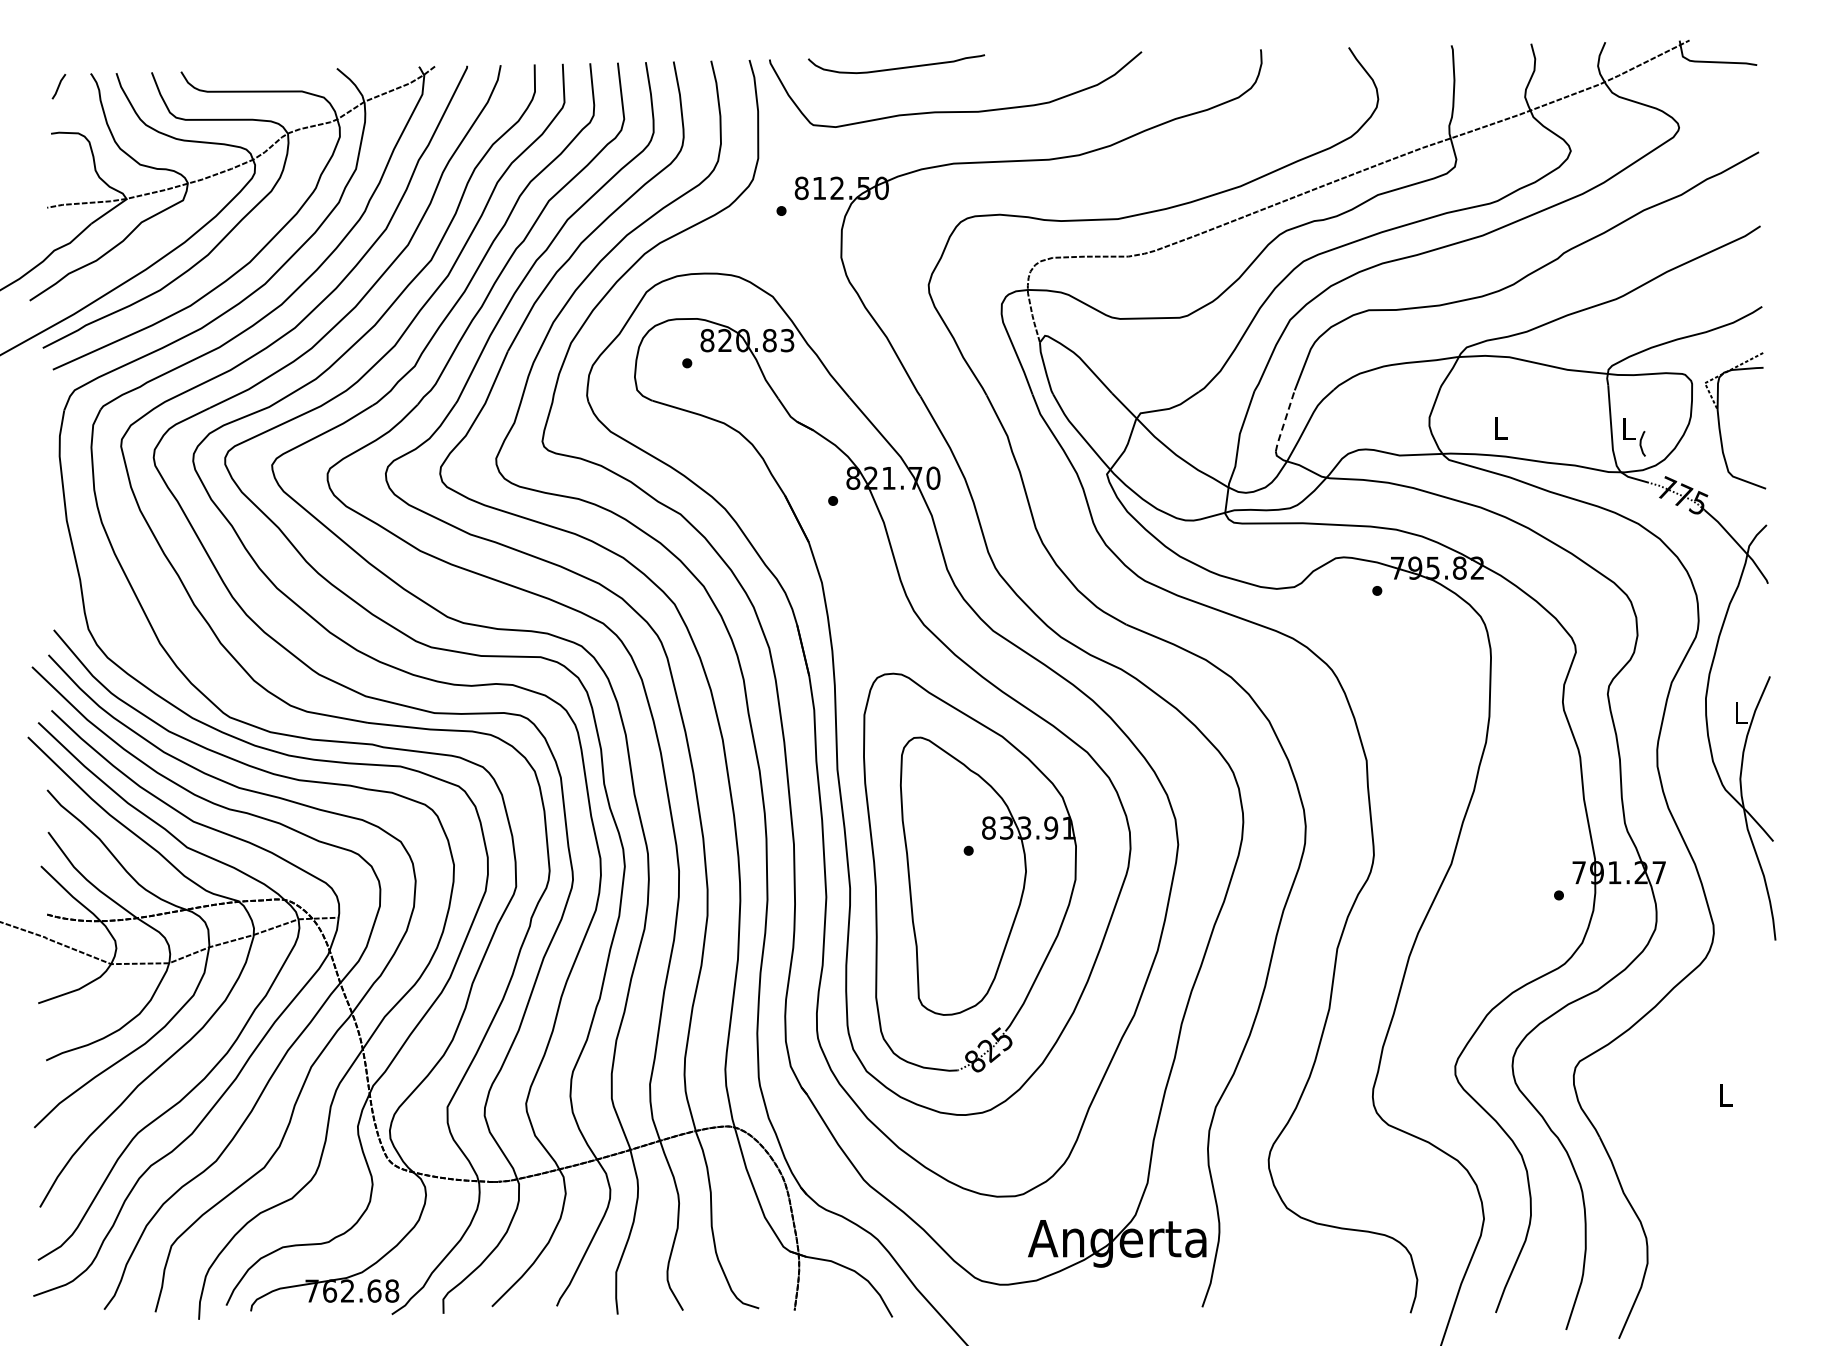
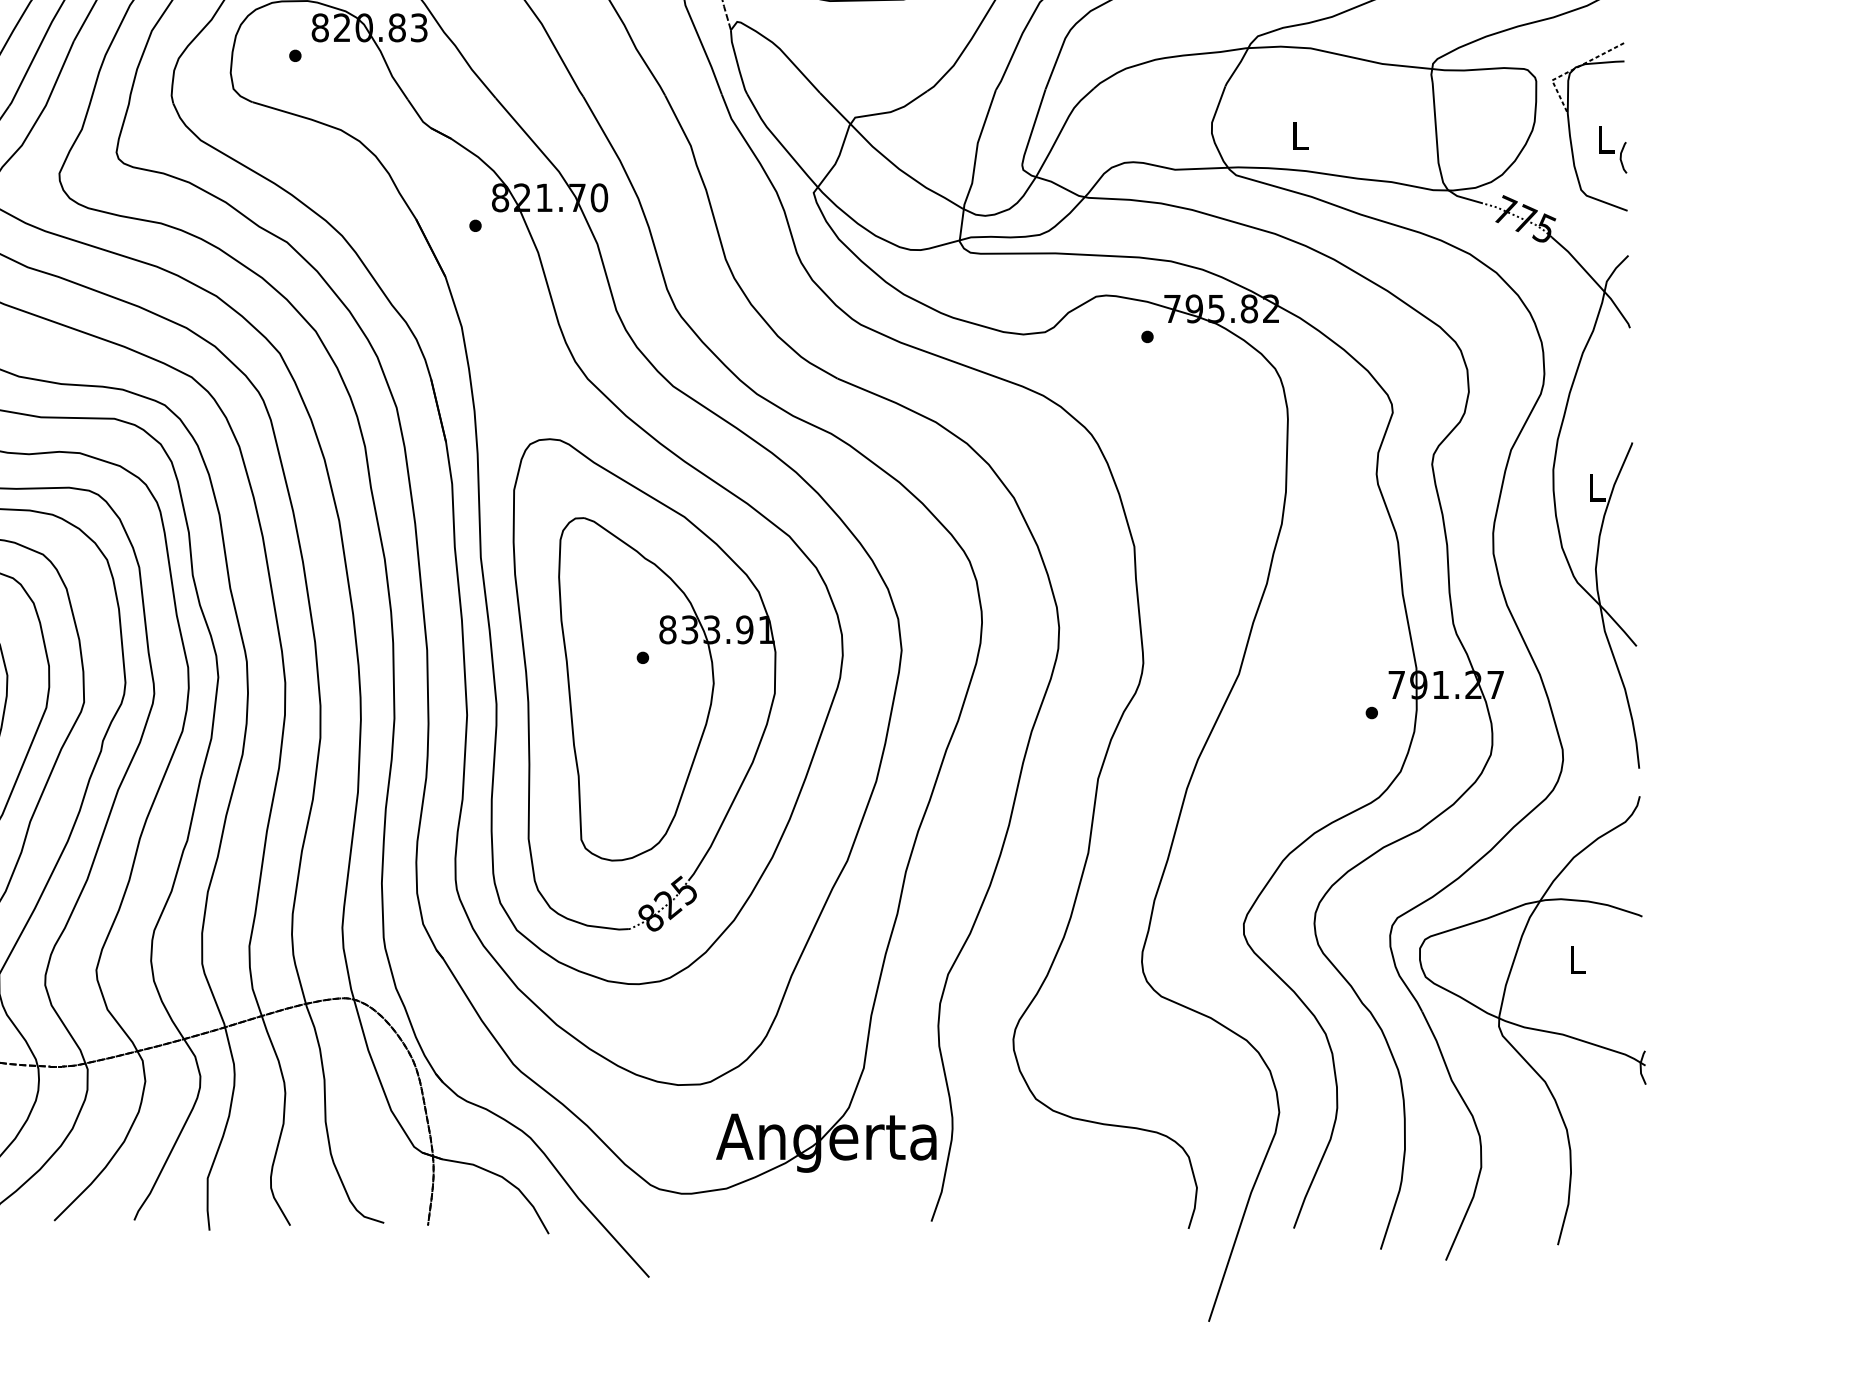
line: (1284, 421) -> (1032, 127), dashed -> solid
part: (1634, 437) -> (1613, 149), moved
part: (1689, 1144) -> (1533, 1020), added

